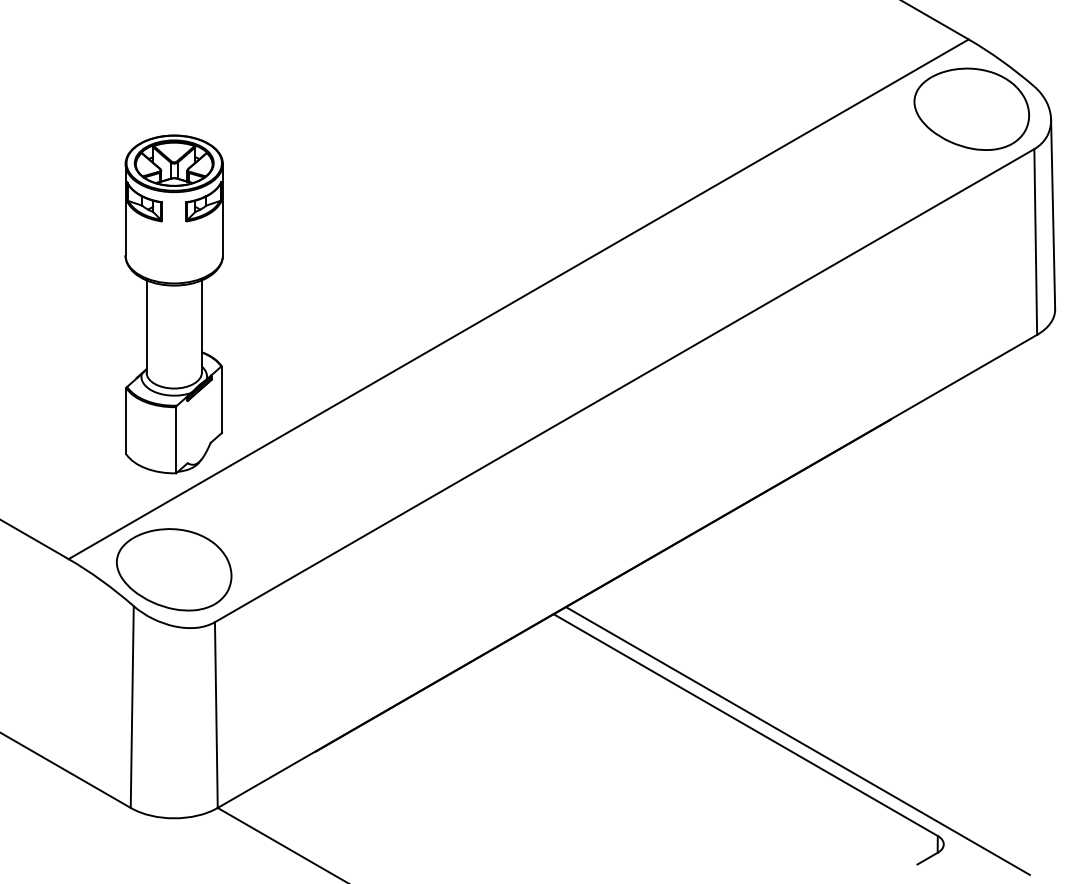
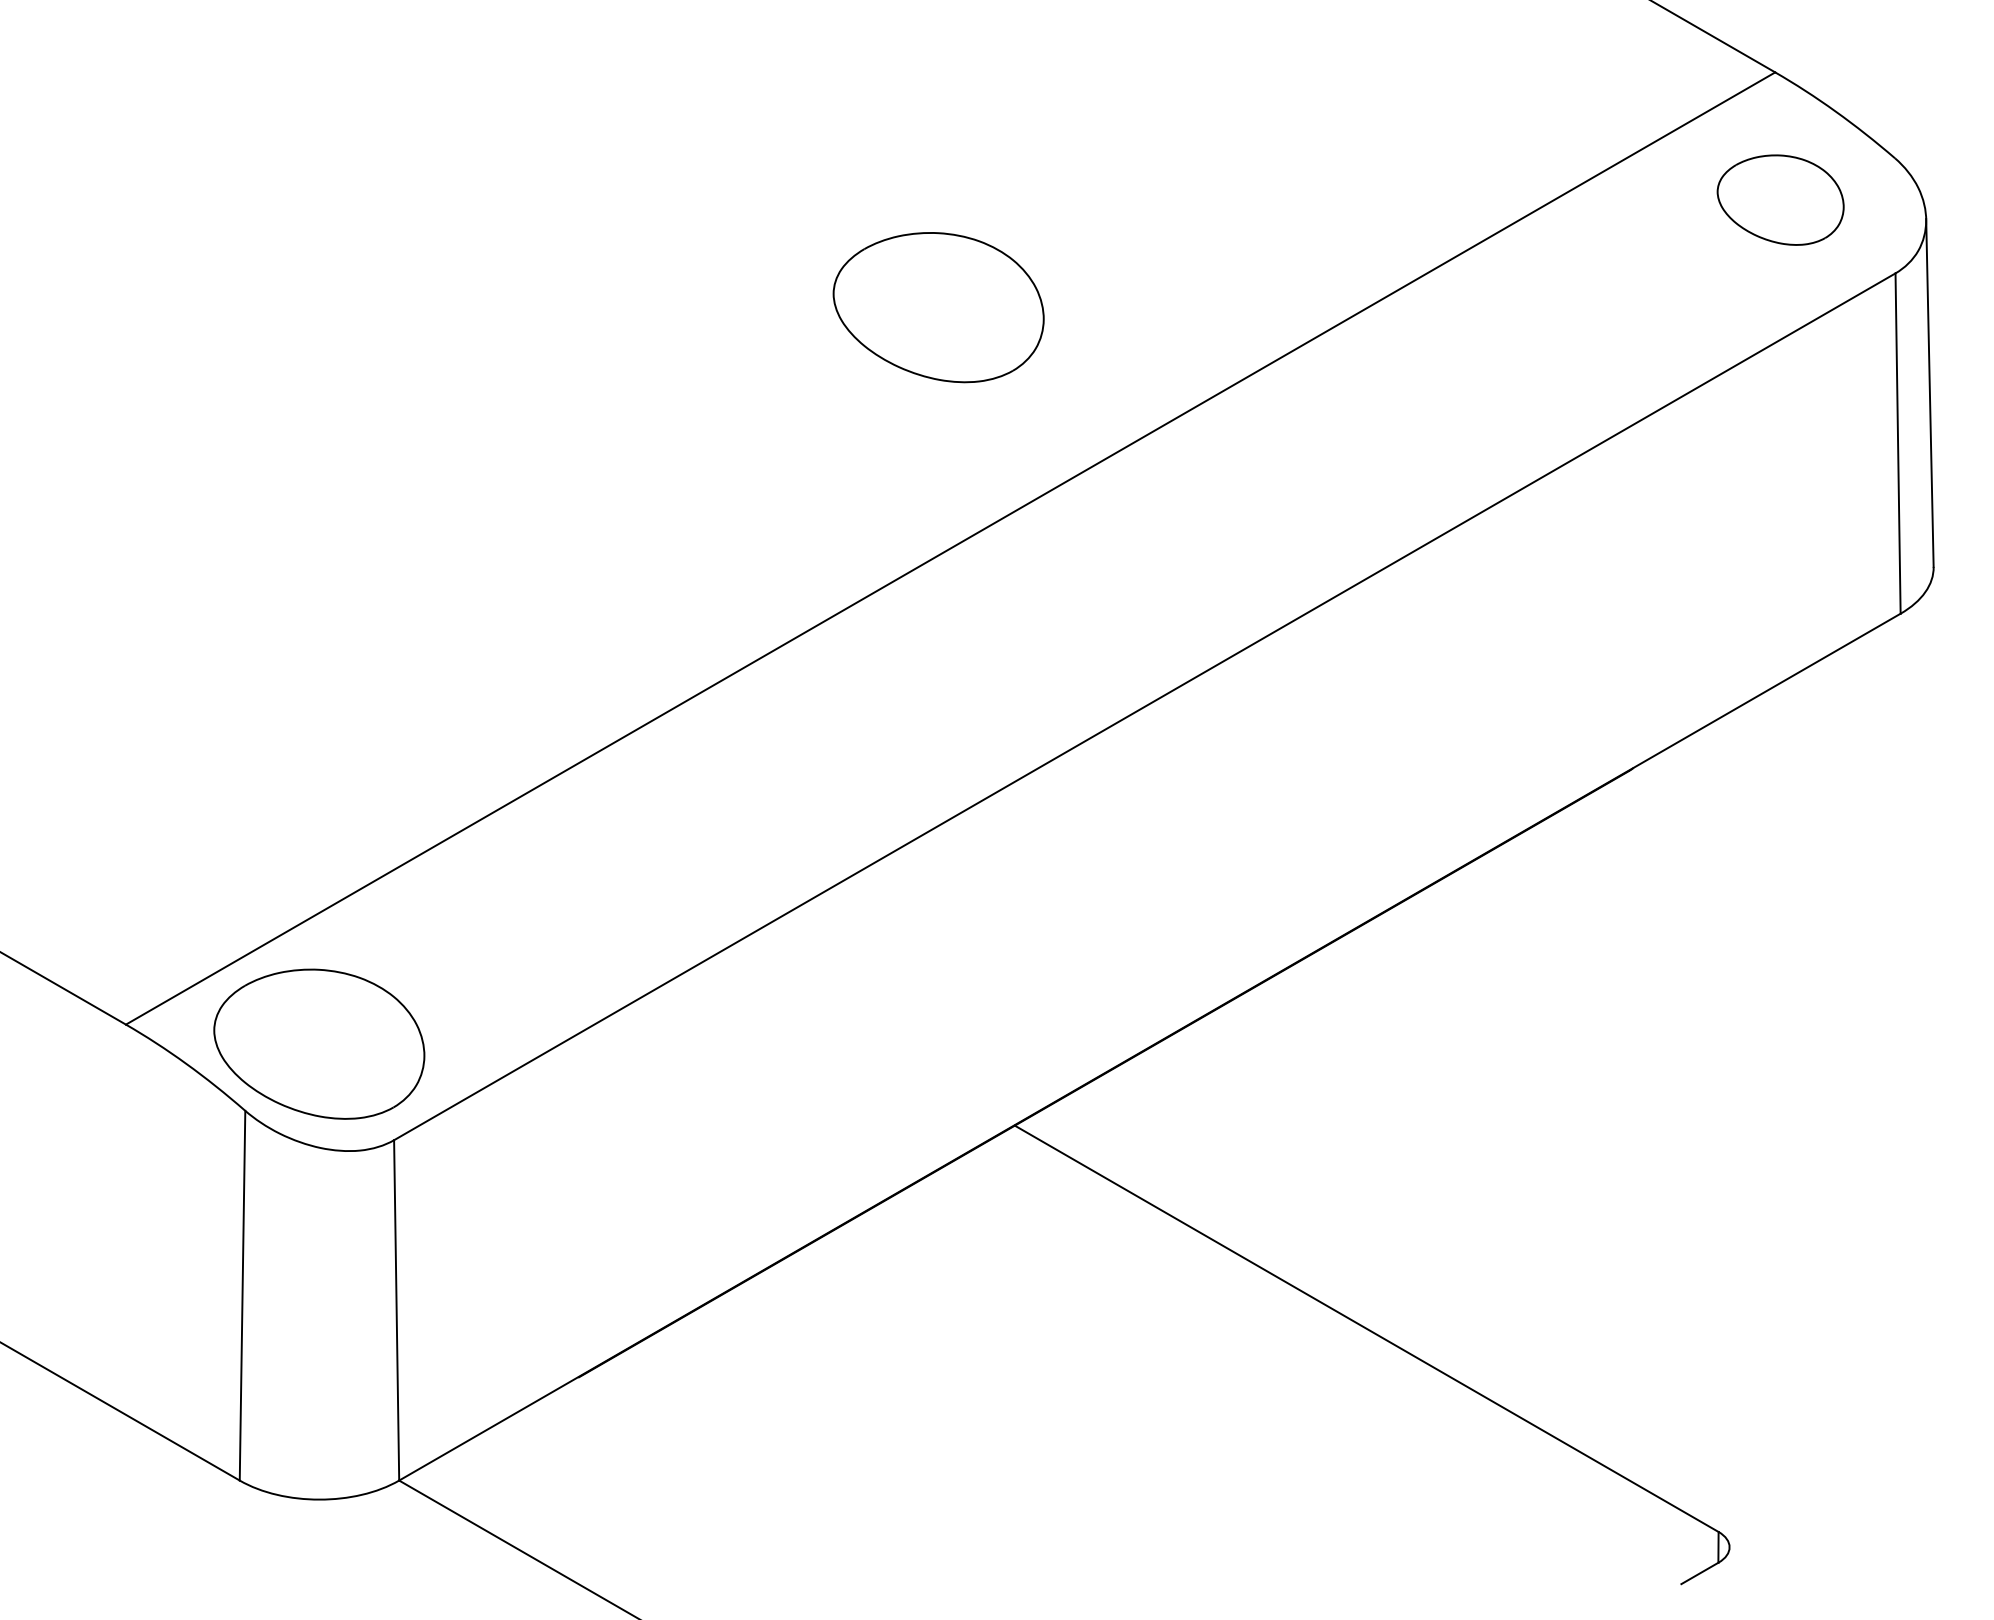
part: (971, 108) -> (1780, 198), size x0.6
part: (512, 167) -> (939, 307), added
part: (173, 304) -> (318, 558), removed
line: (797, 740) -> (1461, 1356), removed

